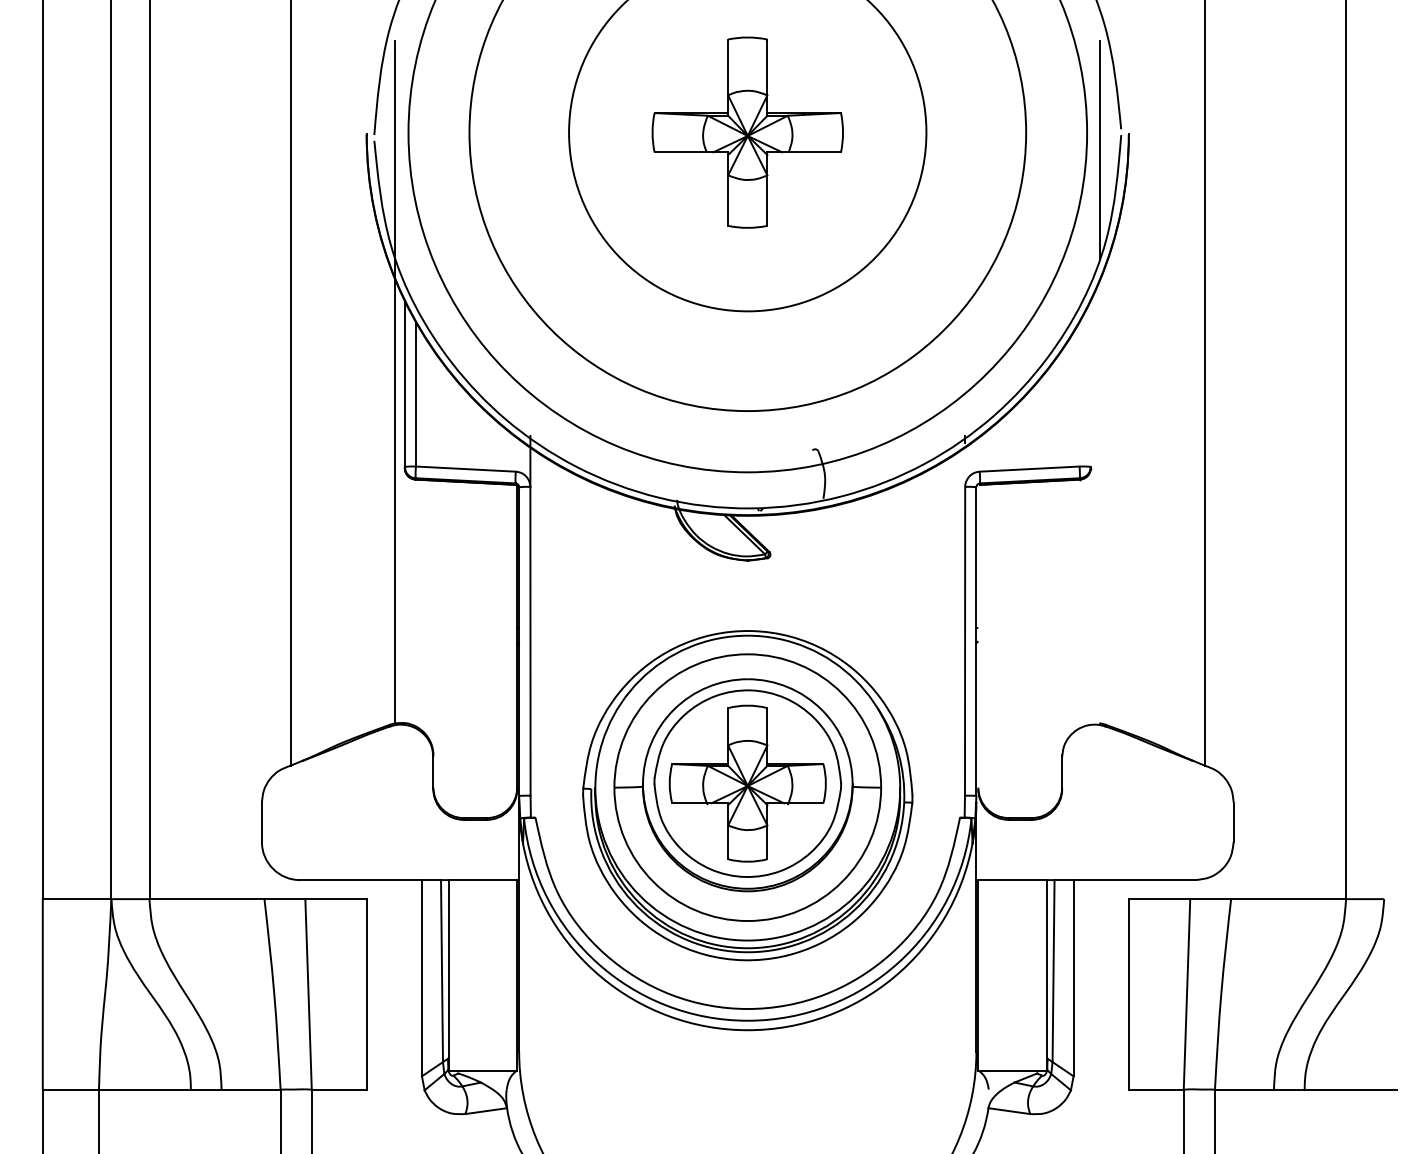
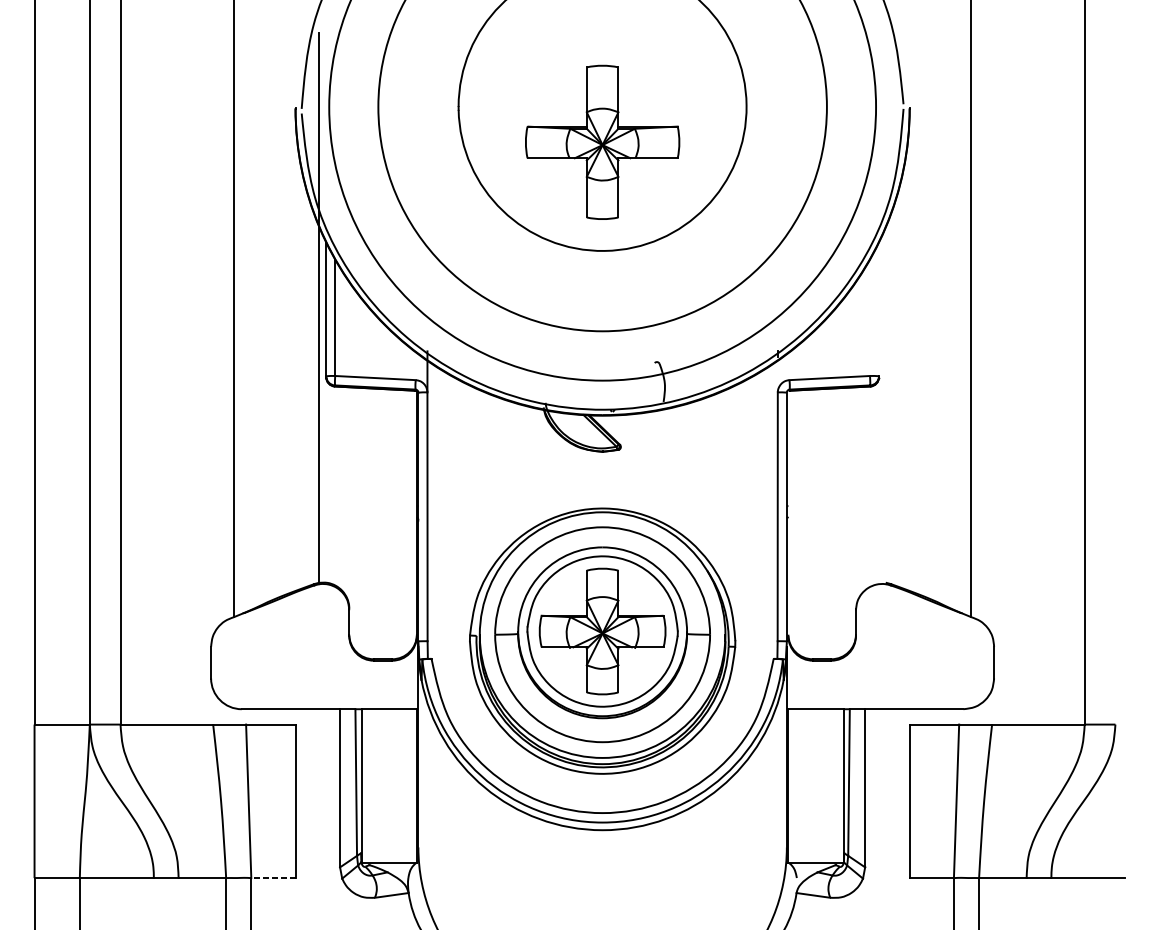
part: (747, 132) -> (602, 142), moved
line: (1100, 150) -> (886, 121), removed
line: (338, 1089) -> (272, 877), solid -> dashed

